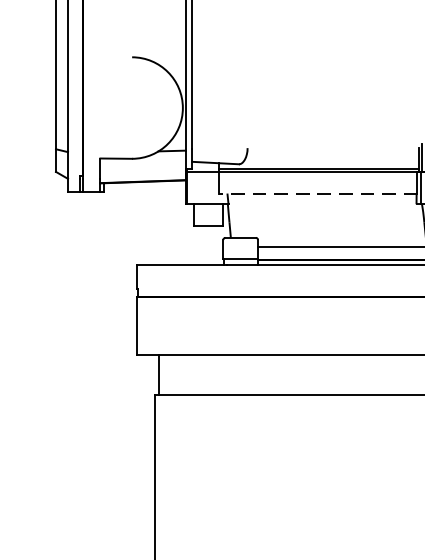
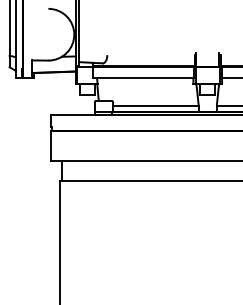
line: (318, 193) -> (143, 78), dashed -> solid

